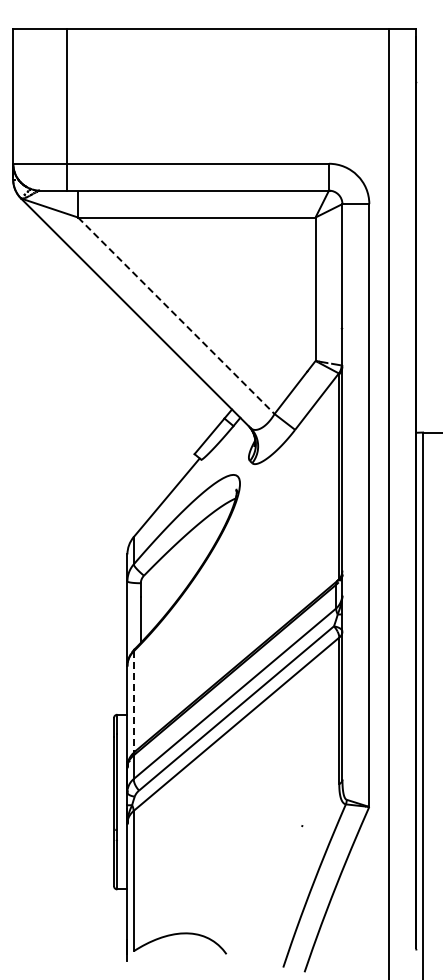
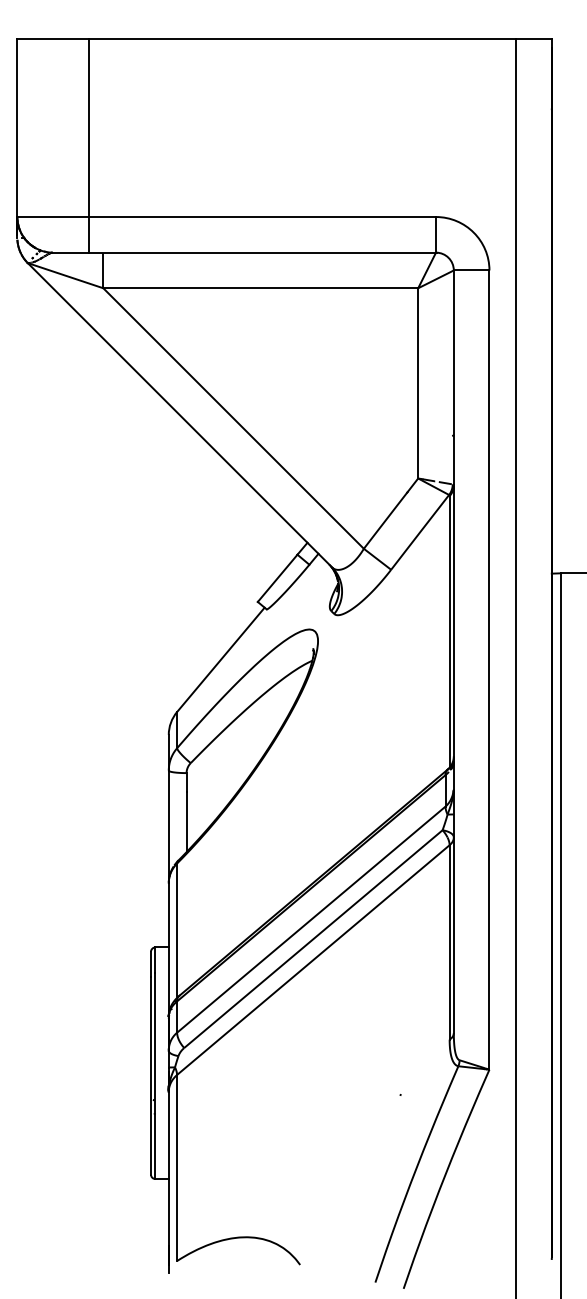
line: (176, 315) -> (233, 418), dashed -> solid
line: (133, 702) -> (176, 931), dashed -> solid

